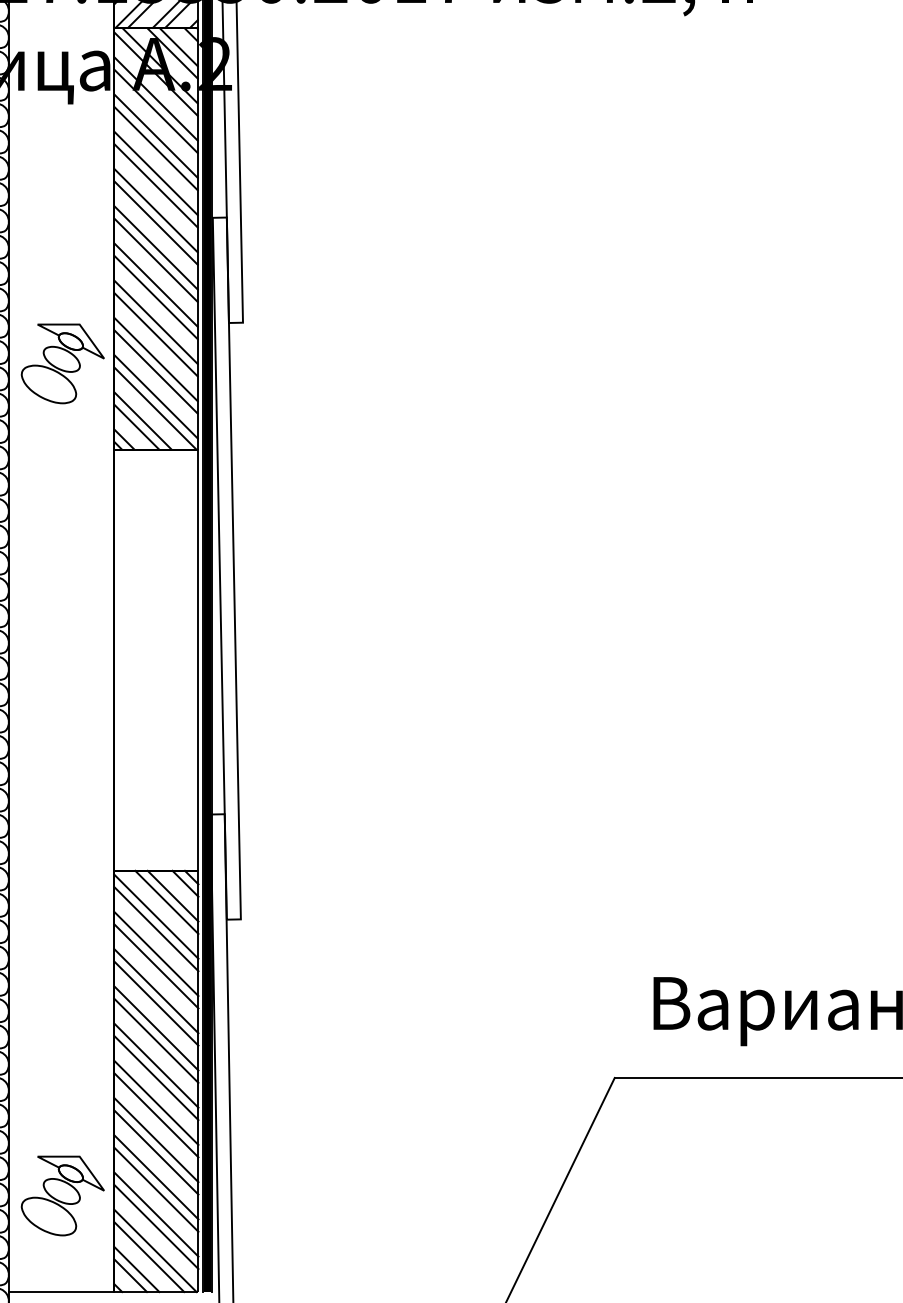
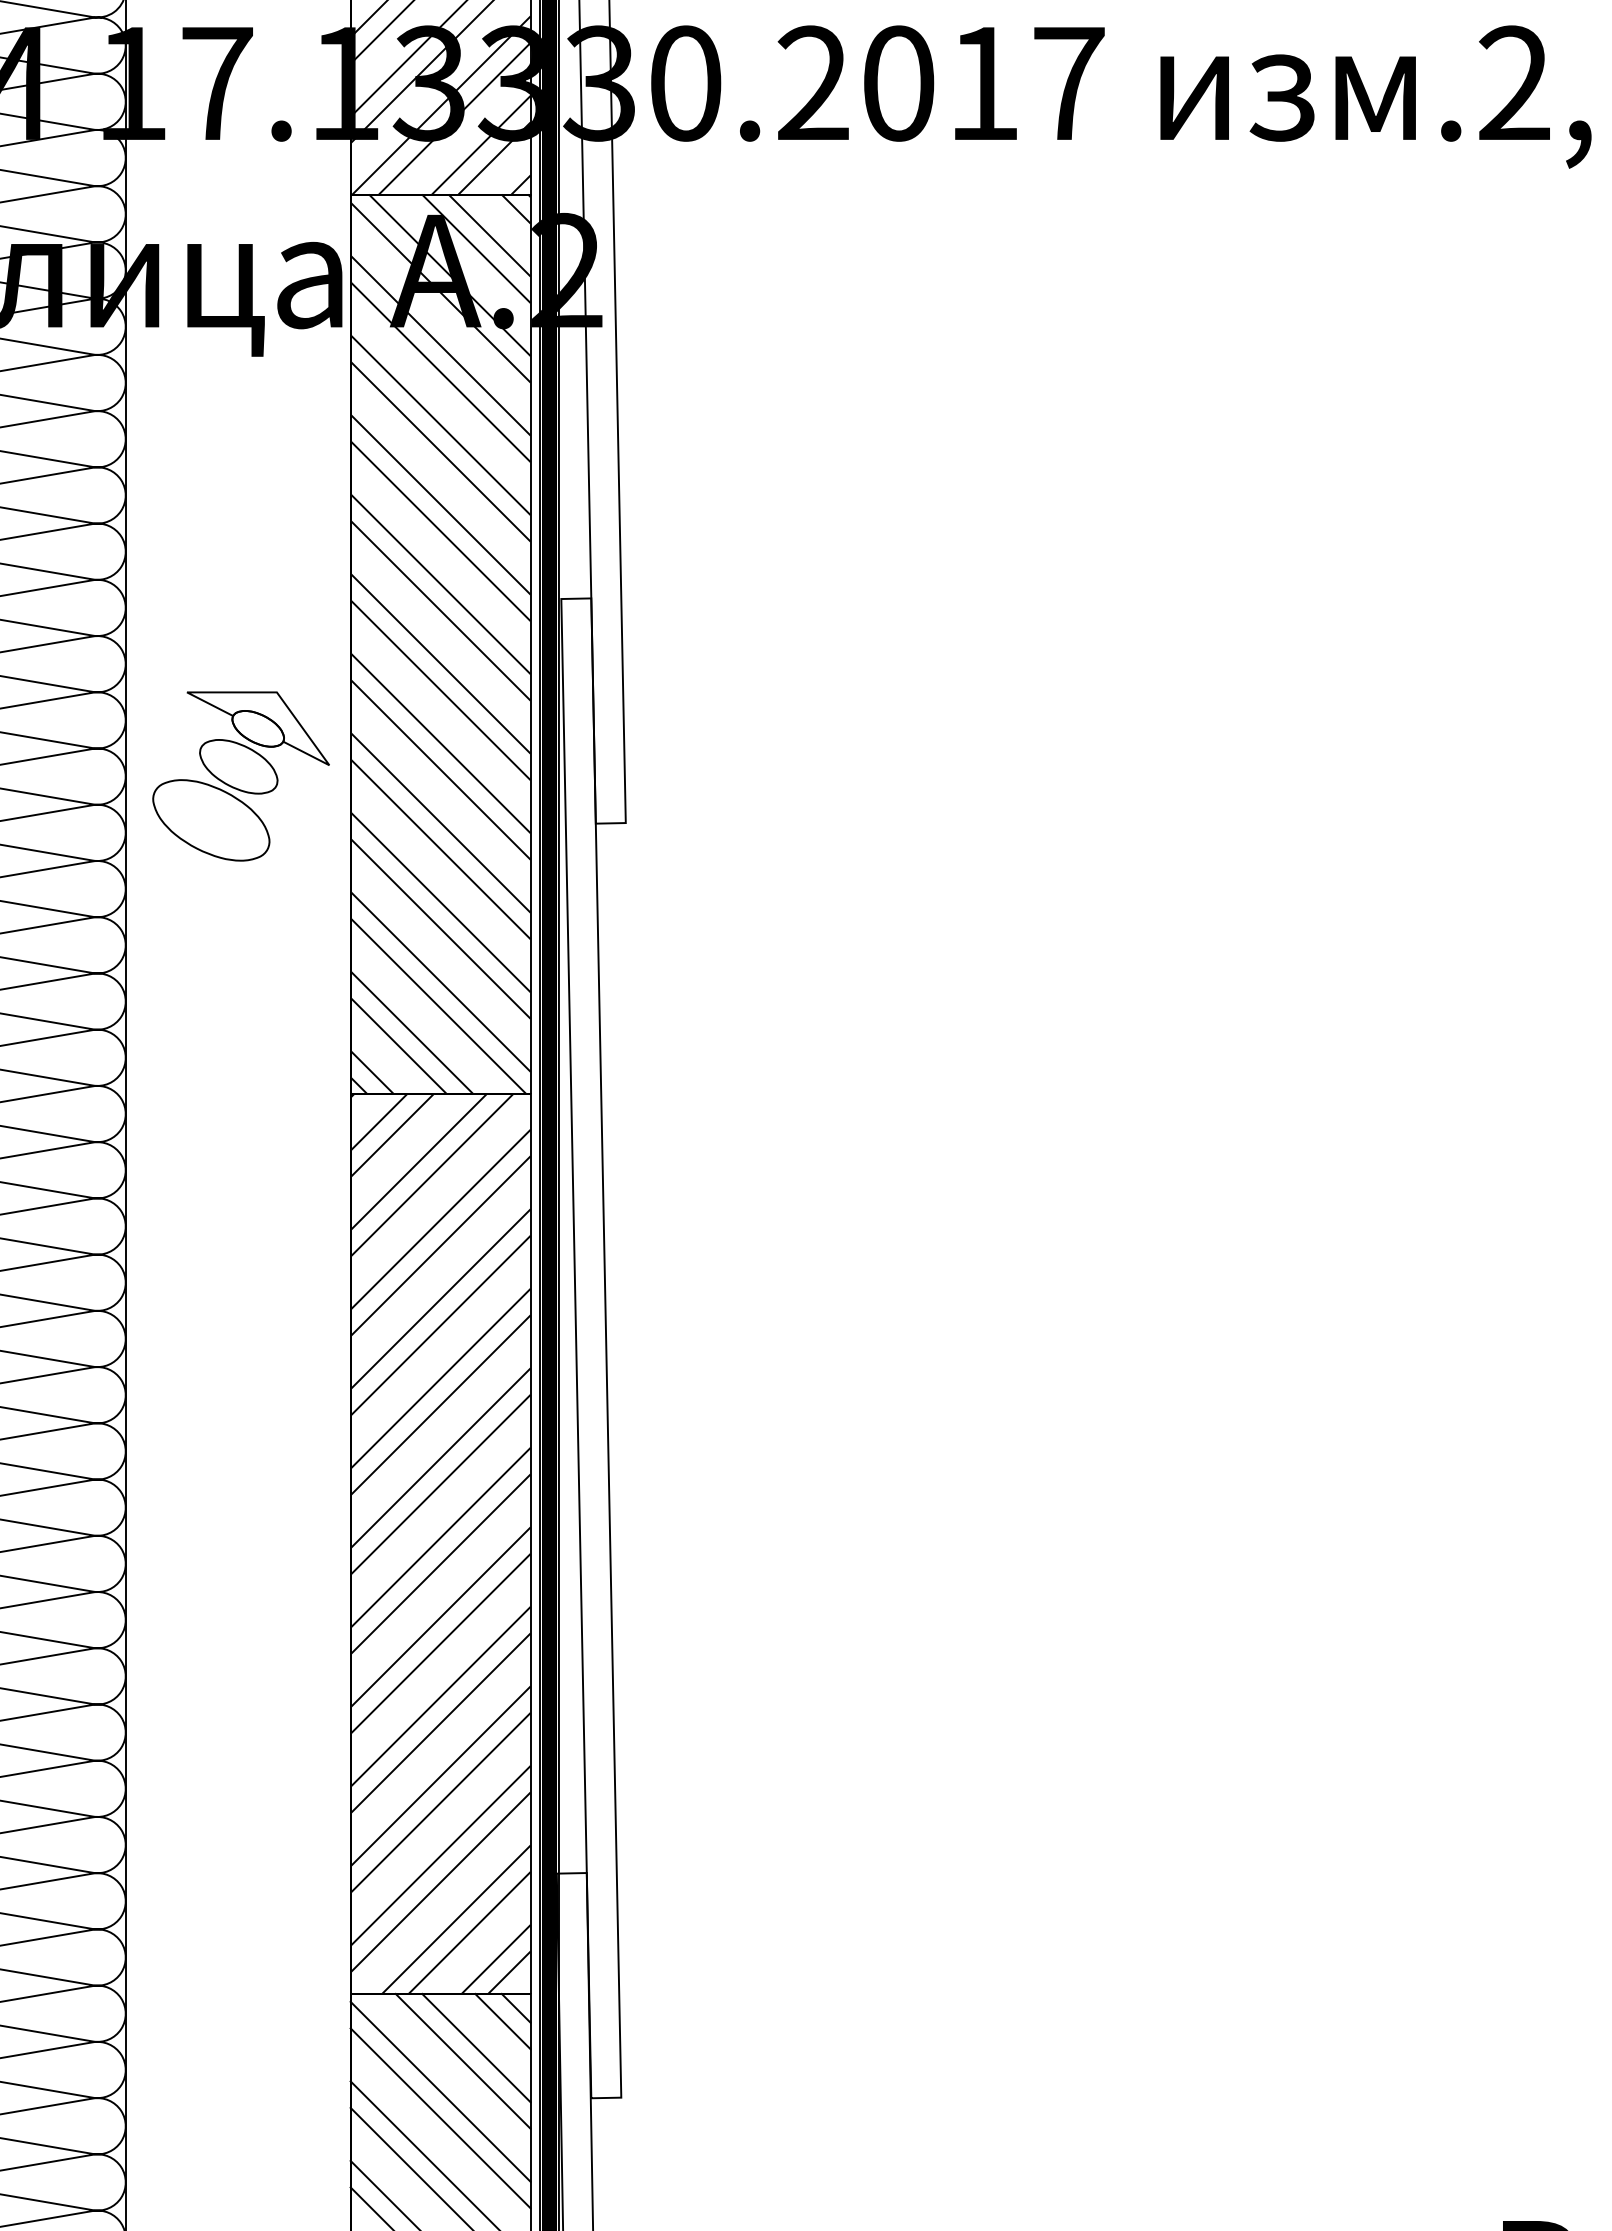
part: (62, 363) -> (240, 775), moved
hatch: (156, 659) -> (441, 1542), added

